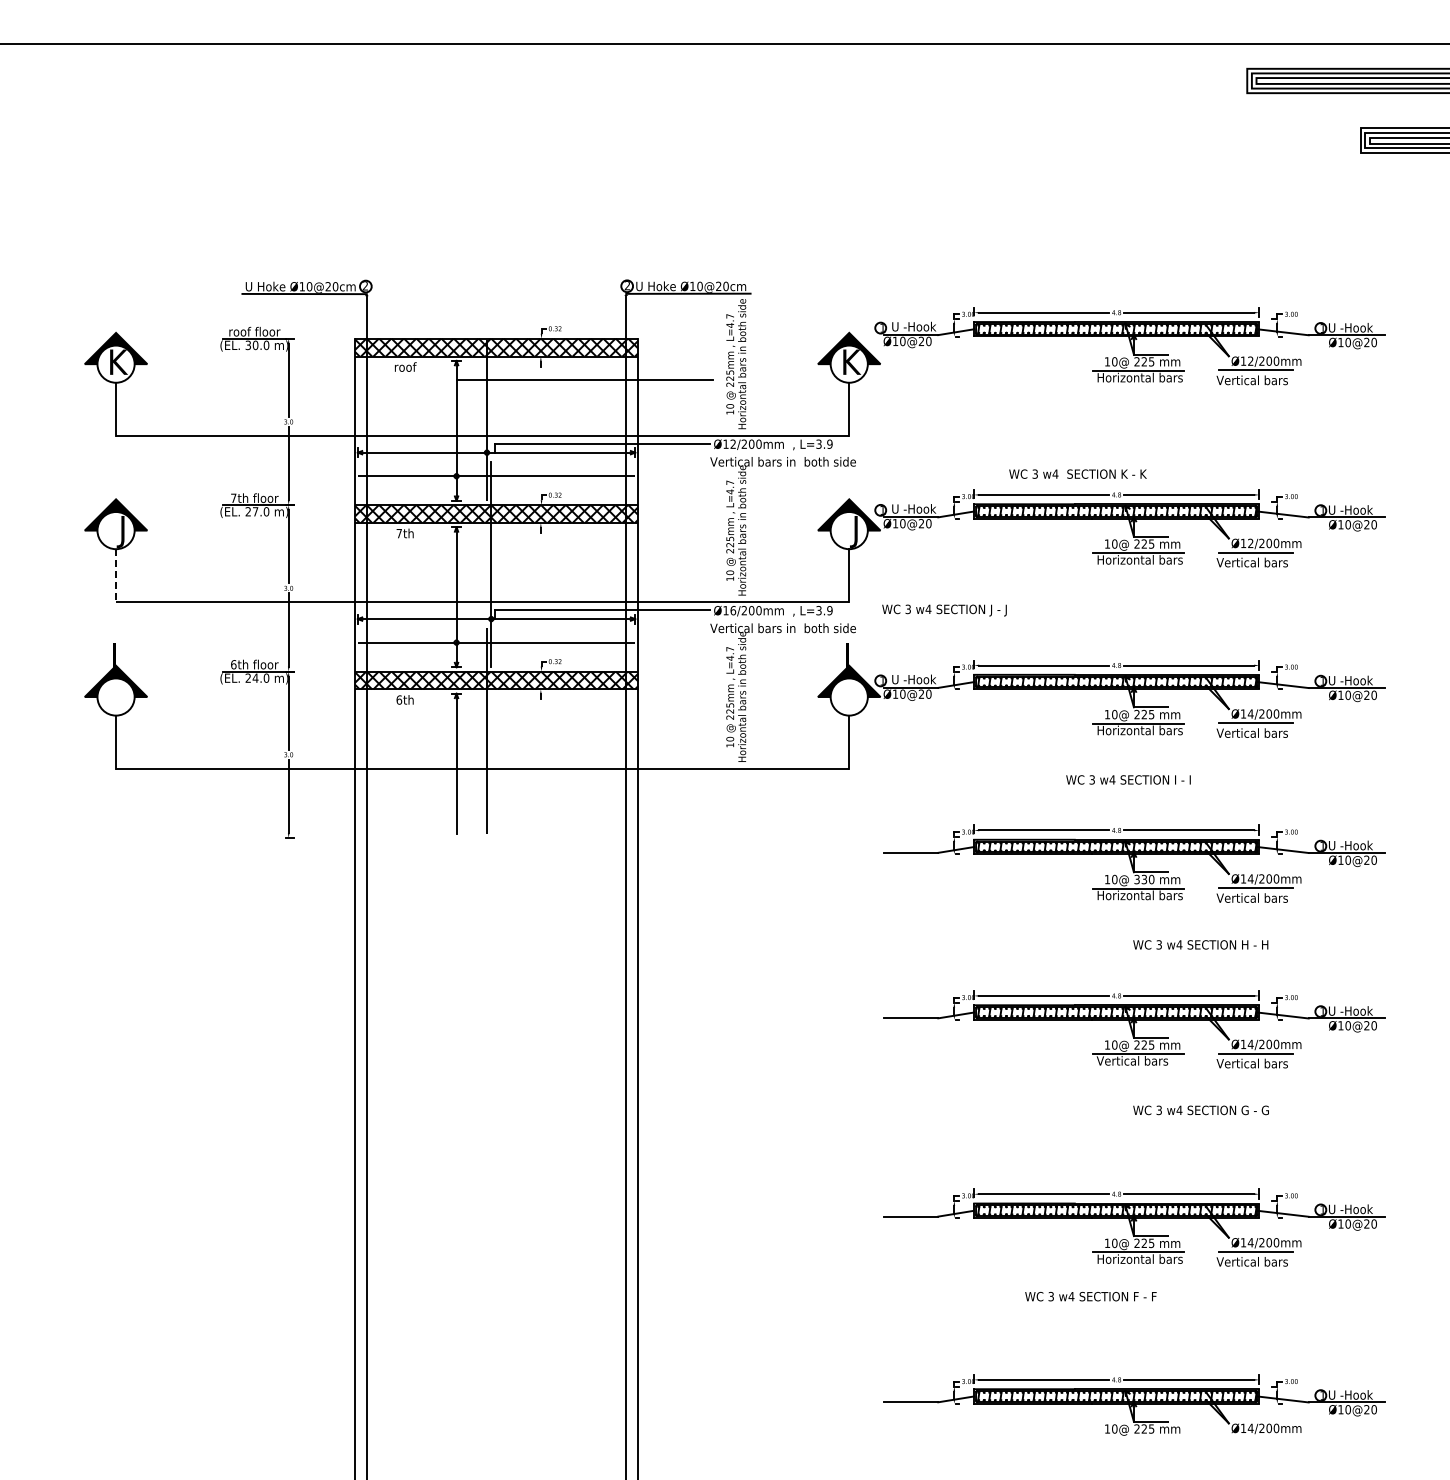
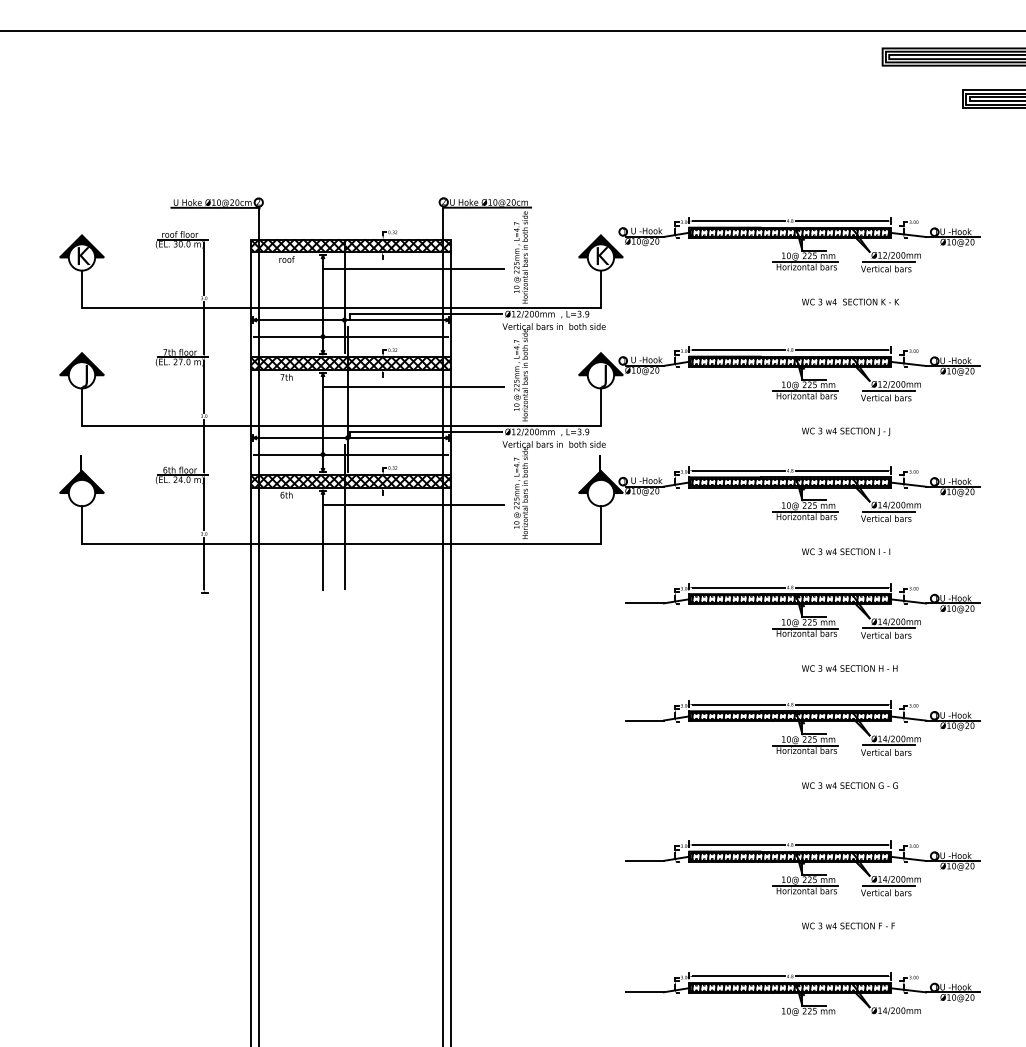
text: (1077, 473) -> (850, 301), moved
line: (584, 546) -> (413, 386), added
line: (116, 576) -> (82, 407), dashed -> solid
text: (733, 610) -> (519, 431), Ø16/200mm -> Ø12/200mm
text: (944, 610) -> (846, 431), moved
line: (584, 713) -> (413, 504), added
text: (1128, 779) -> (846, 551), moved
text: (1144, 879) -> (809, 622), 330 -> 225
text: (1139, 1060) -> (806, 750), Vertical bars -> Horizontal bars
text: (1090, 1296) -> (848, 925), moved

